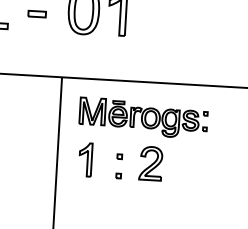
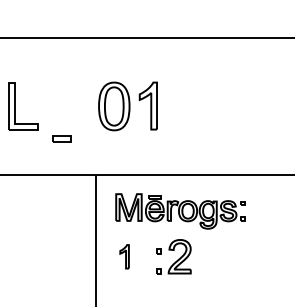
part: (36, 13) -> (61, 138), moved
part: (85, 159) -> (124, 256), size x0.7
part: (150, 163) -> (179, 256), moved

